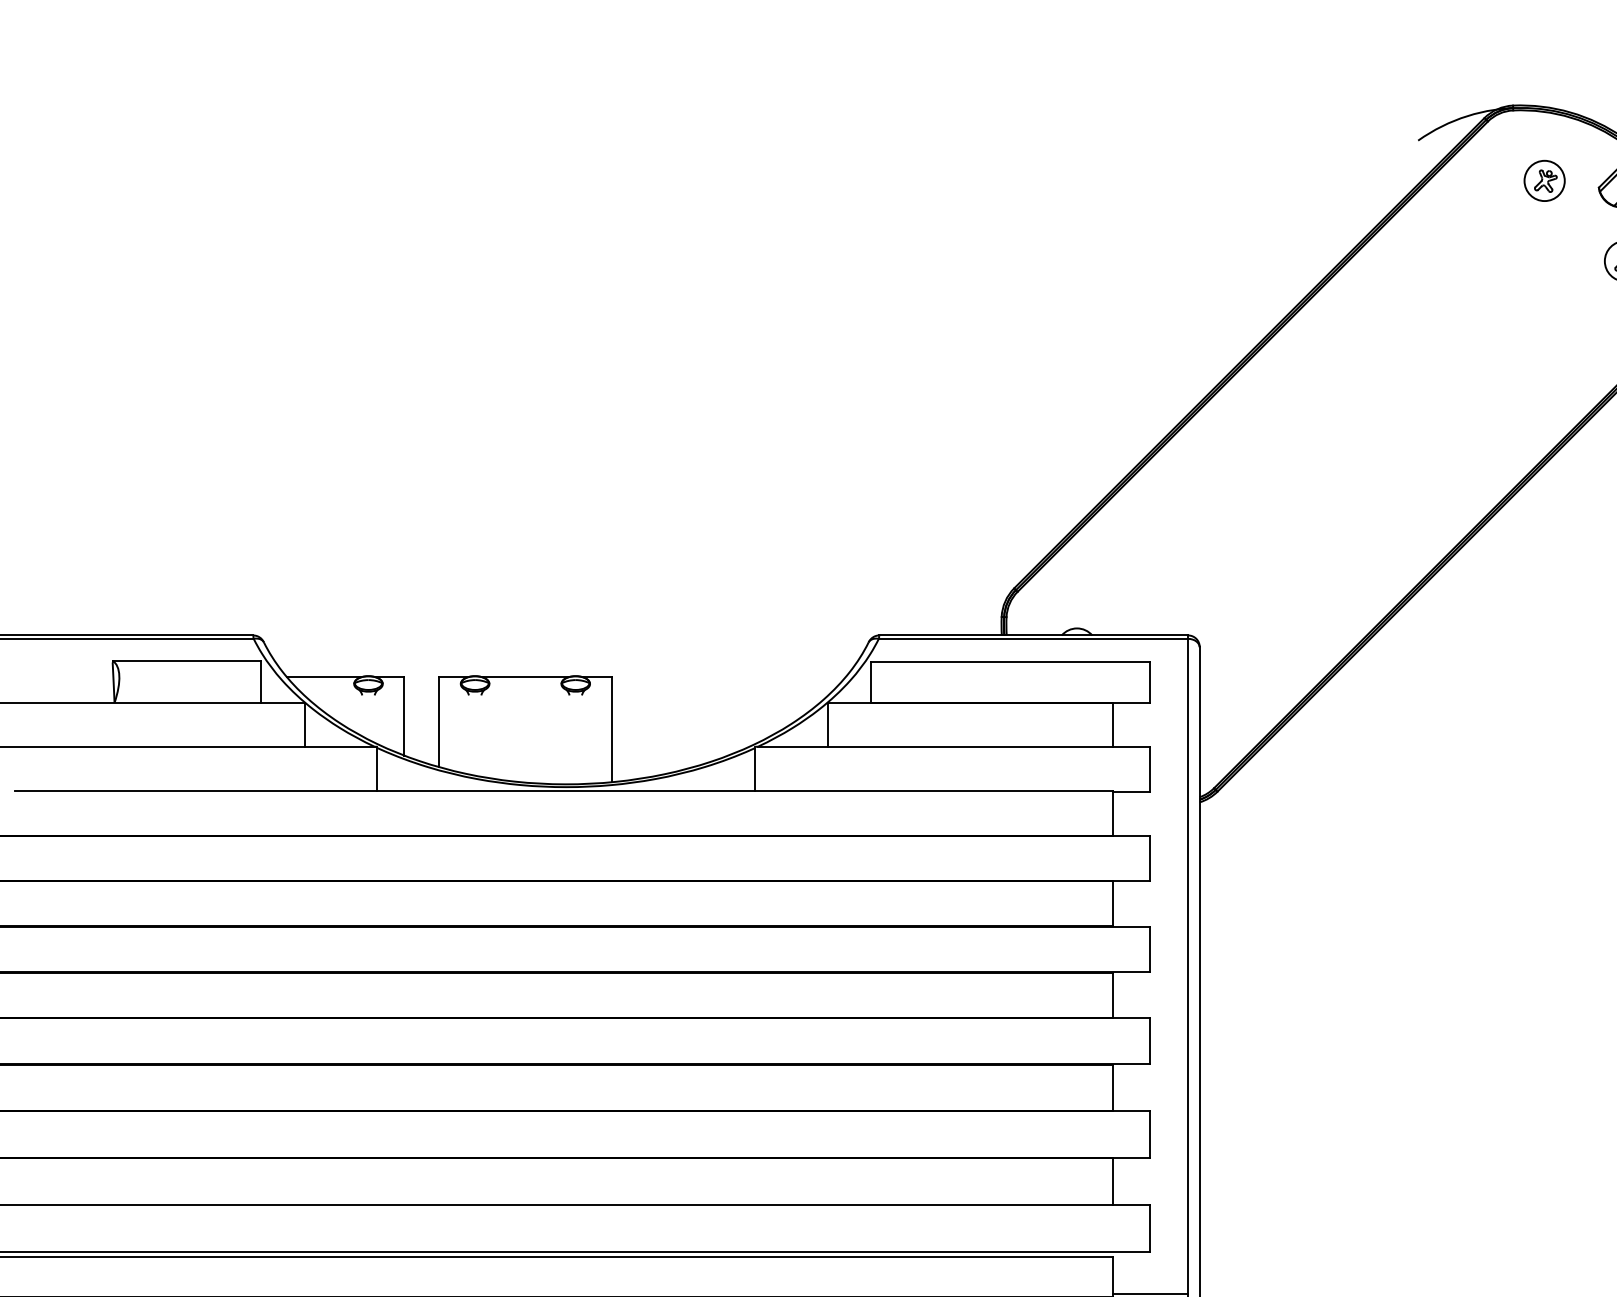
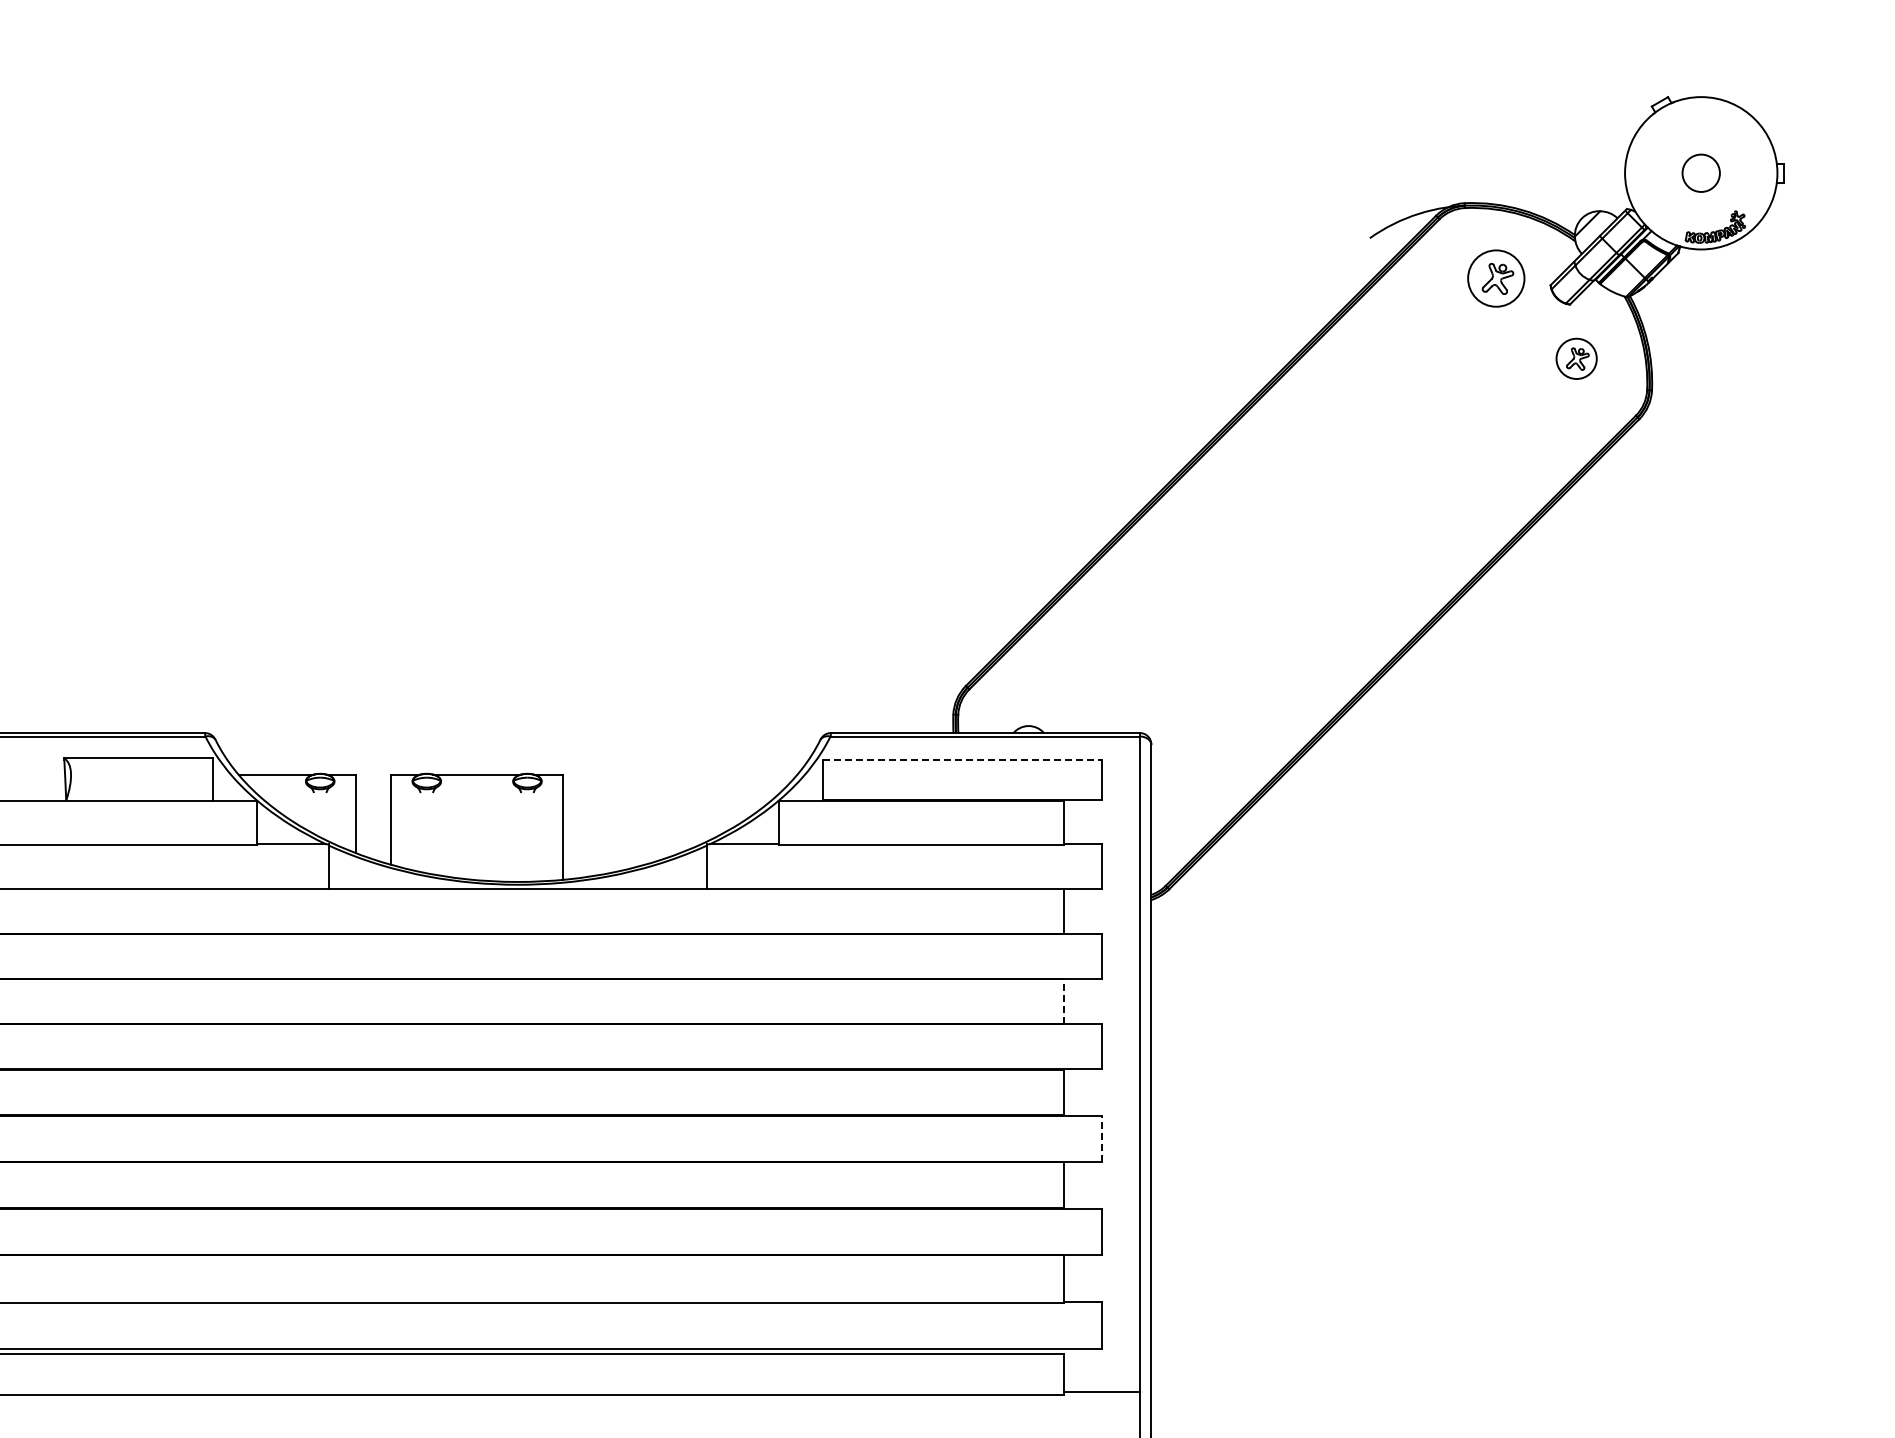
part: (1544, 180) -> (1496, 278), size x1.4
line: (1010, 661) -> (962, 759), solid -> dashed
line: (1112, 902) -> (1064, 1000), solid -> dashed
line: (1149, 1040) -> (1101, 1138), solid -> dashed

